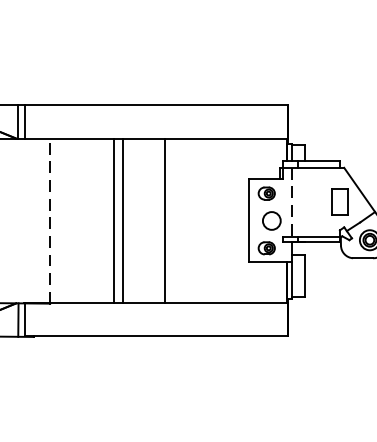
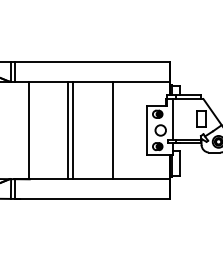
line: (291, 202) -> (172, 119), dashed -> solid
line: (49, 221) -> (29, 130), dashed -> solid
line: (164, 221) -> (112, 130), moved

